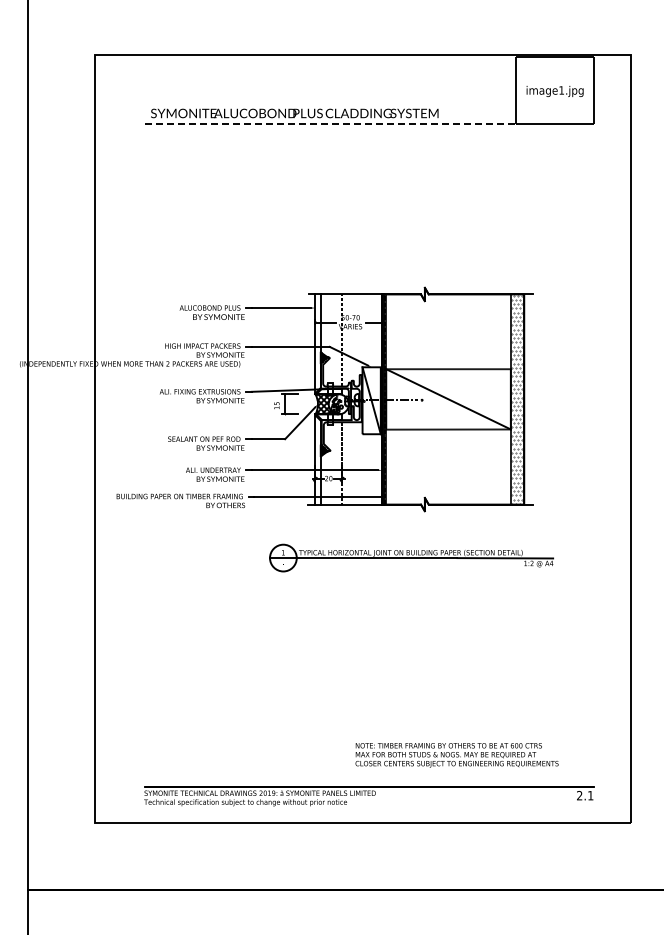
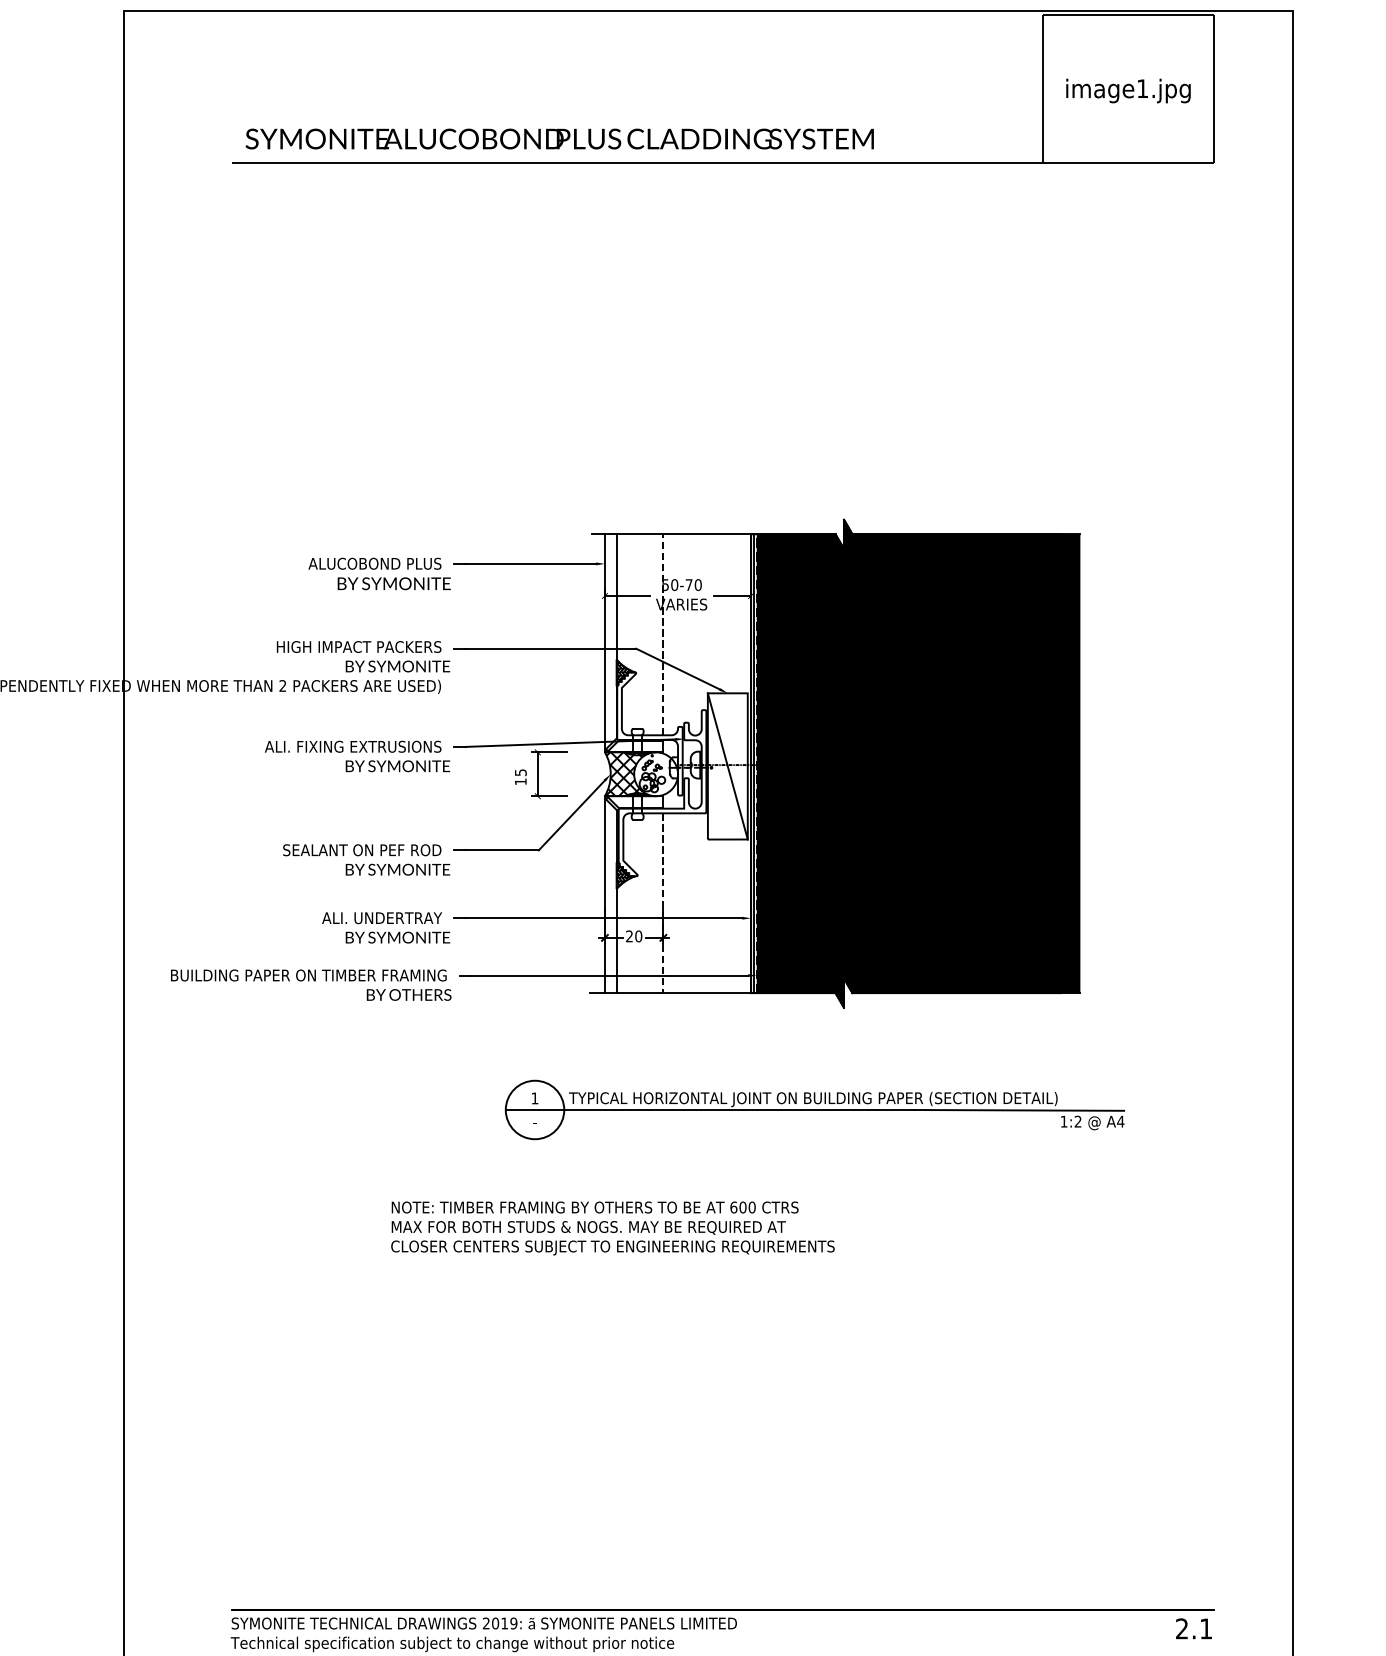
line: (330, 124) -> (637, 163), dashed -> solid
fill: (458, 399) -> (917, 763), added
text: (456, 755) -> (611, 1228), moved

